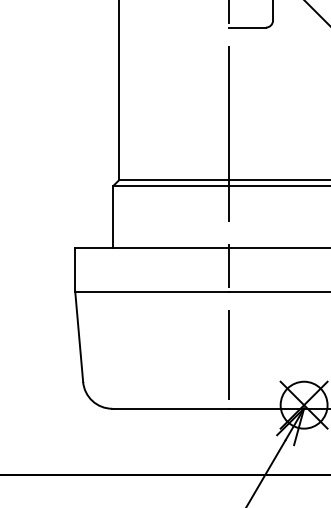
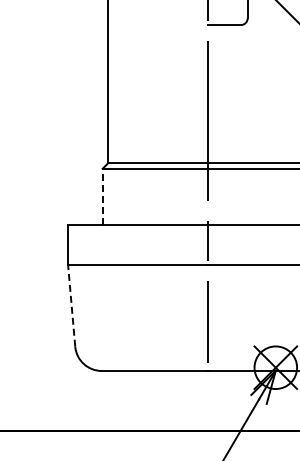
line: (113, 216) -> (102, 196), solid -> dashed
line: (79, 336) -> (71, 305), solid -> dashed

